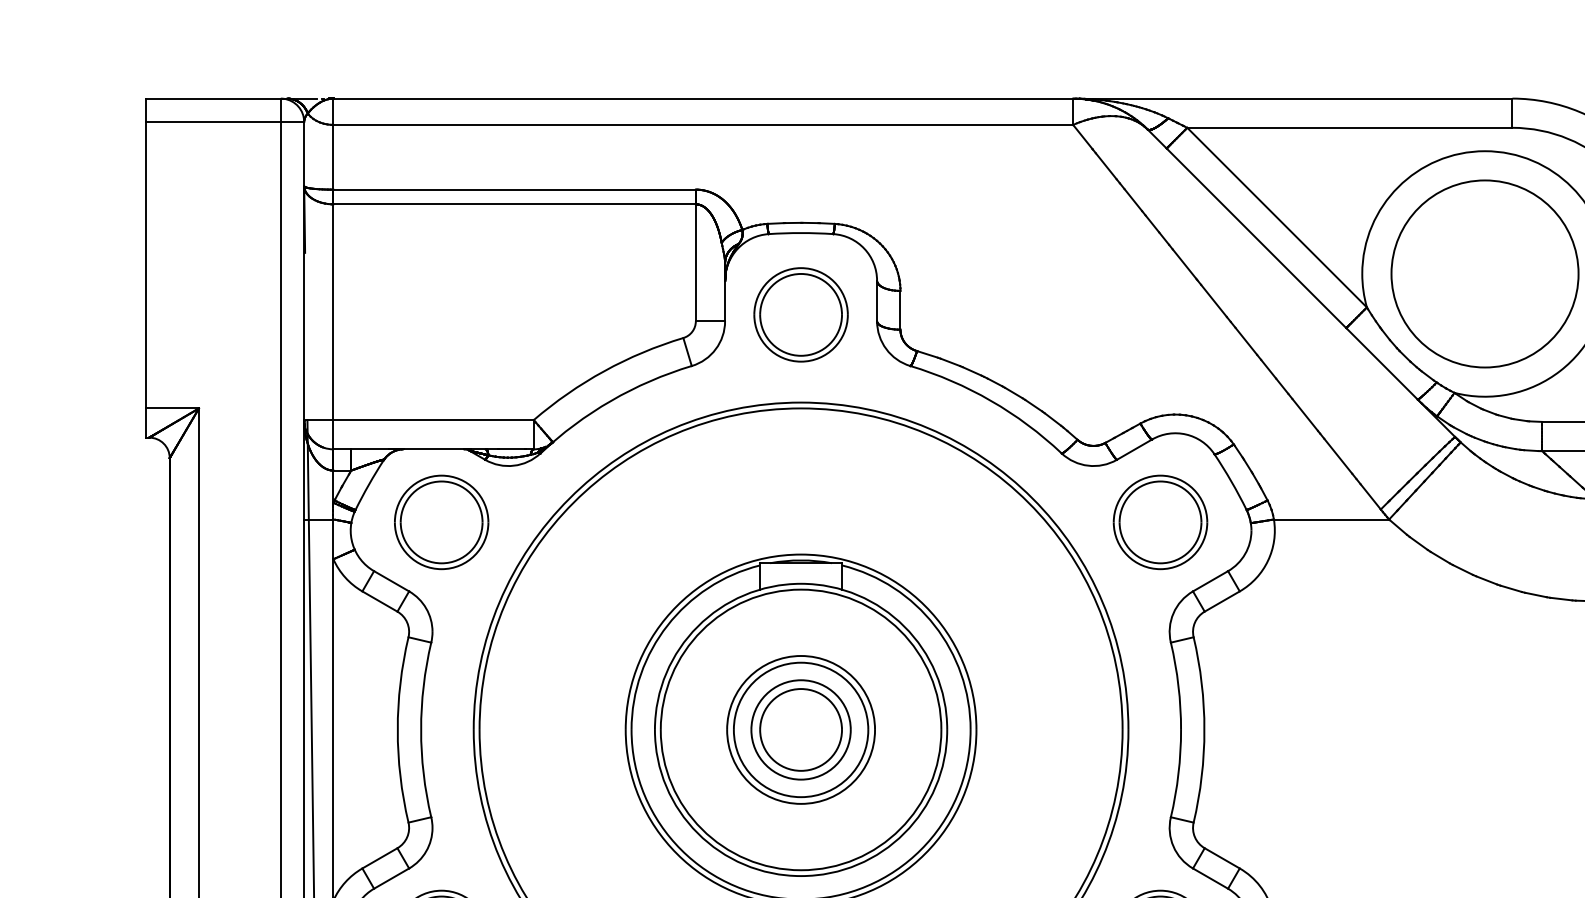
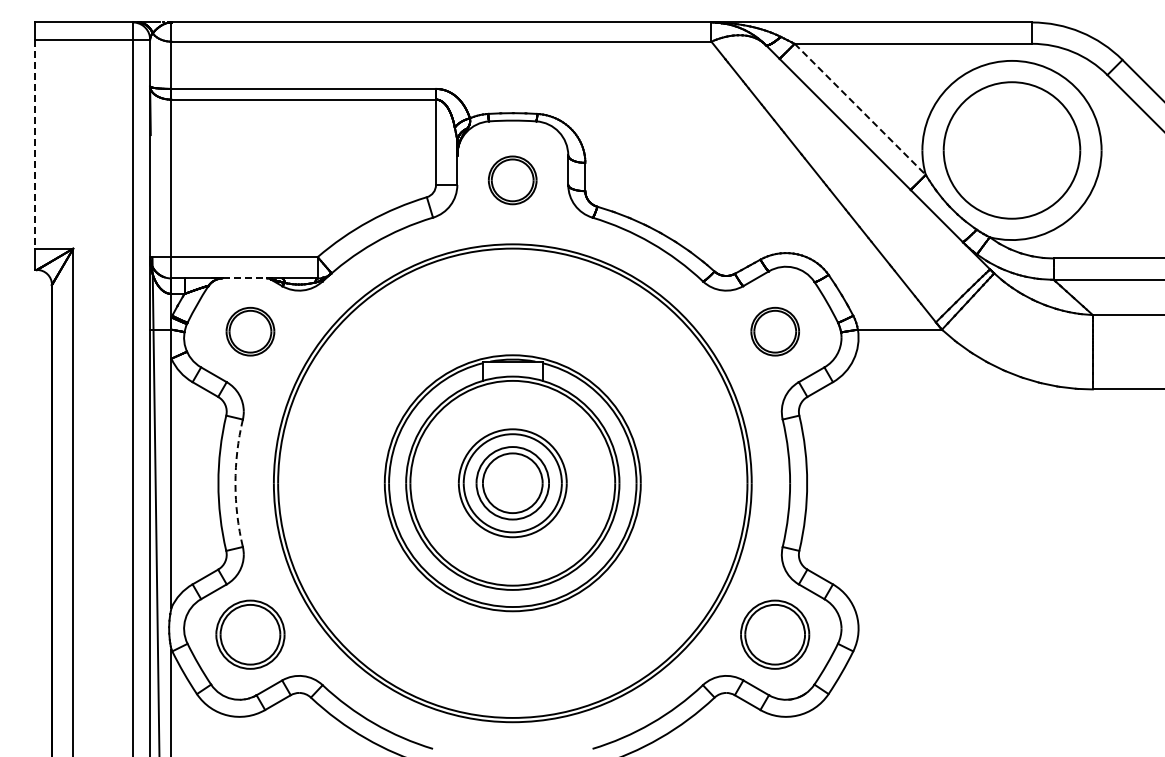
line: (1277, 217) -> (860, 109), solid -> dashed
line: (145, 265) -> (34, 144), solid -> dashed
part: (800, 315) -> (512, 180), size x0.7
line: (434, 449) -> (245, 278), solid -> dashed
part: (441, 521) -> (250, 331), size x0.7
part: (1161, 521) -> (775, 331), size x0.7
arc: (421, 730) -> (235, 483), solid -> dashed

